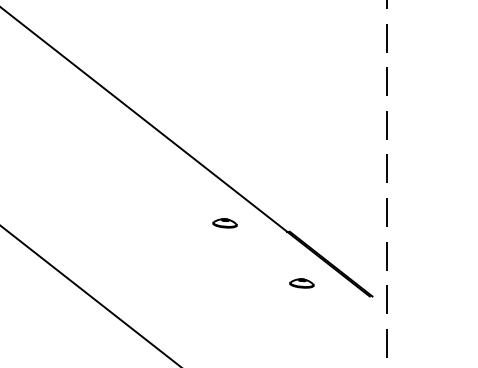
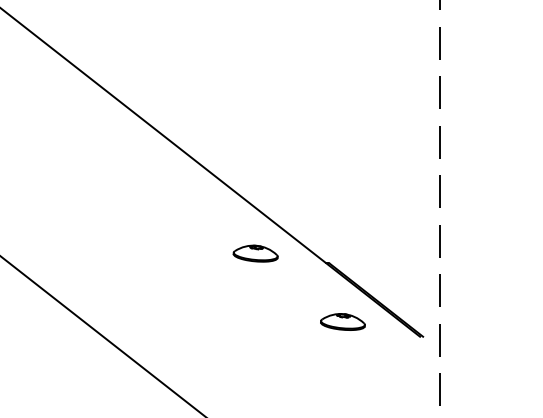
part: (224, 223) -> (255, 253), size x1.67
part: (301, 283) -> (342, 321), size x1.67

